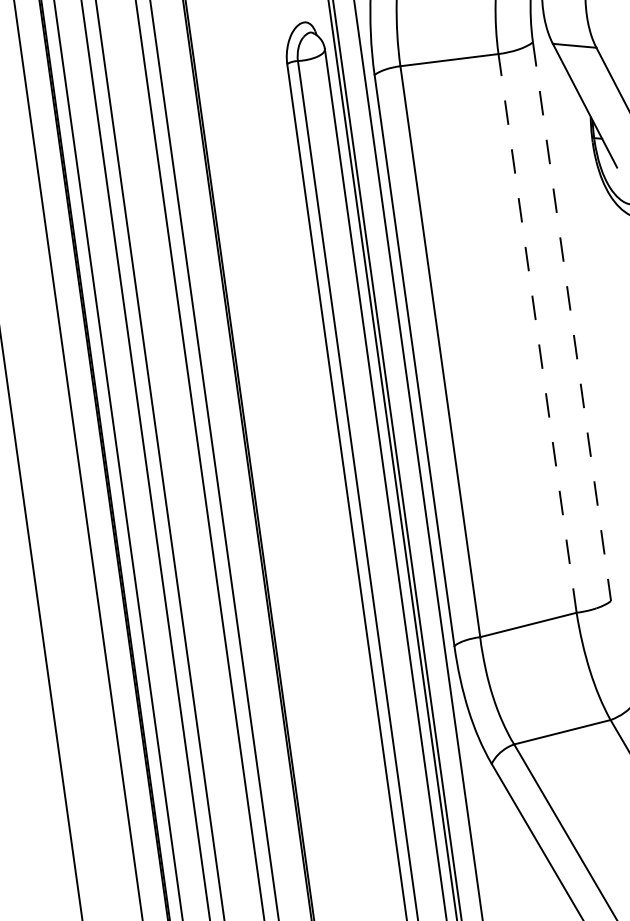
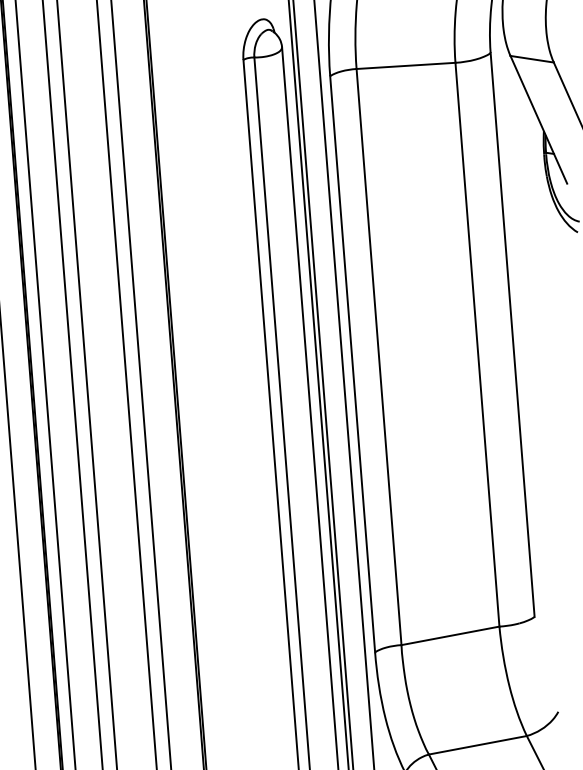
line: (572, 322) -> (513, 335), dashed -> solid
line: (537, 332) -> (477, 343), dashed -> solid

